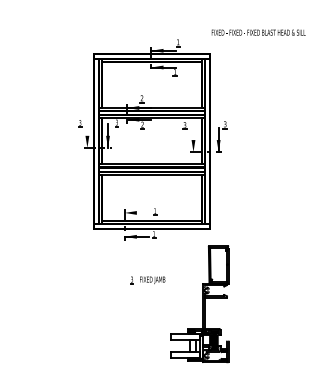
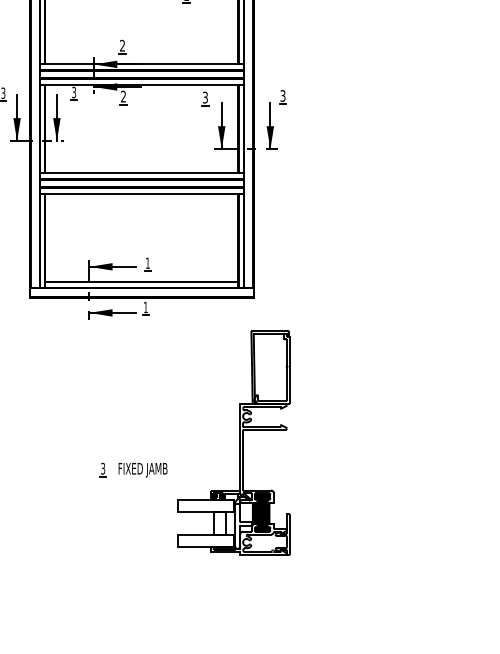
line: (87, 135) -> (17, 117), added
line: (193, 139) -> (221, 125), added
line: (136, 212) -> (111, 265), added
part: (147, 280) -> (133, 470), moved

